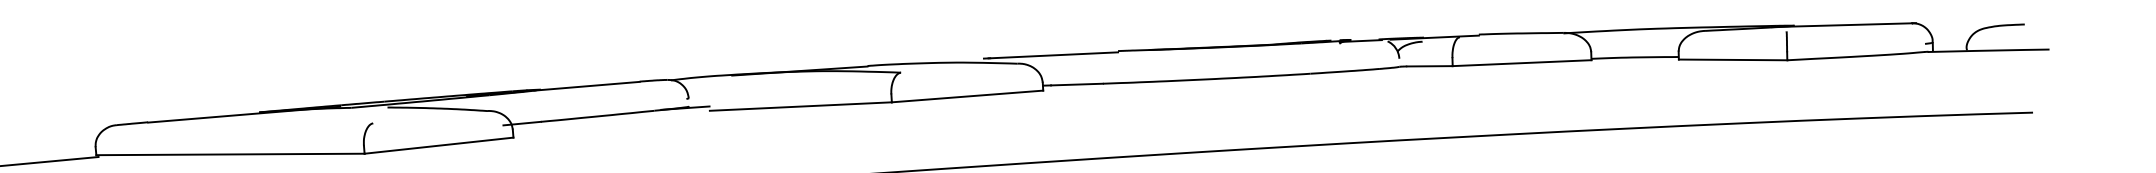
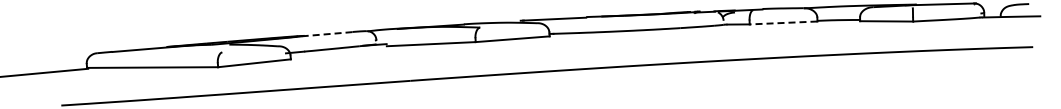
line: (1521, 62) -> (783, 22), solid -> dashed
line: (586, 86) -> (326, 34), solid -> dashed

